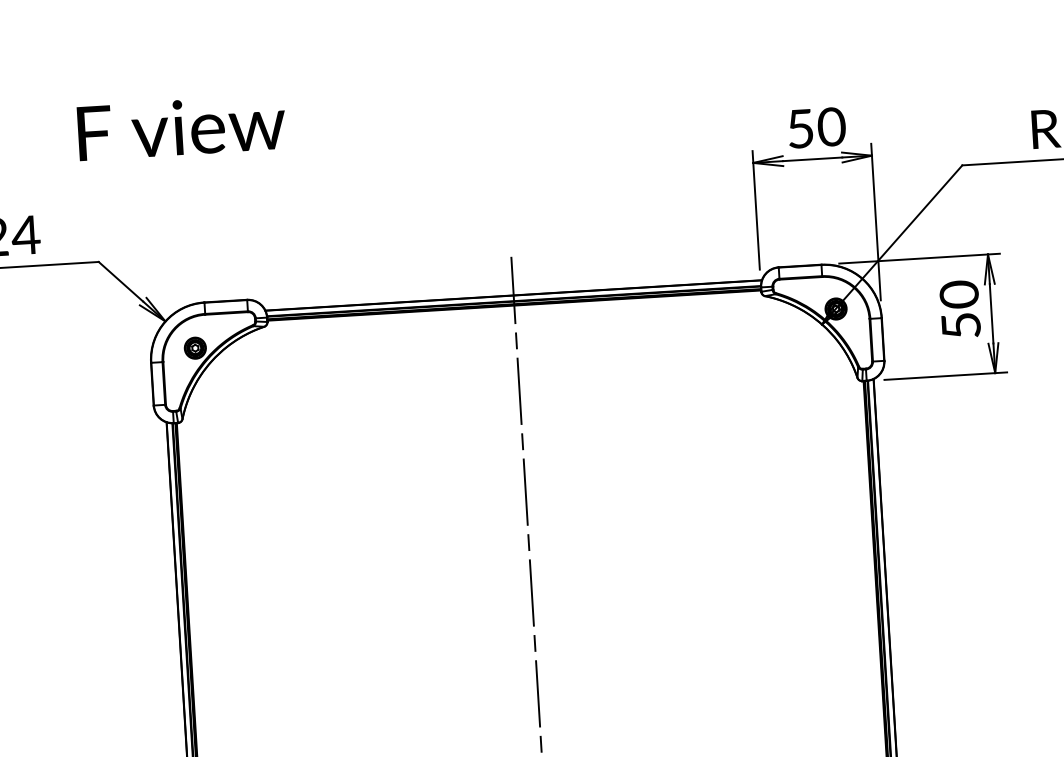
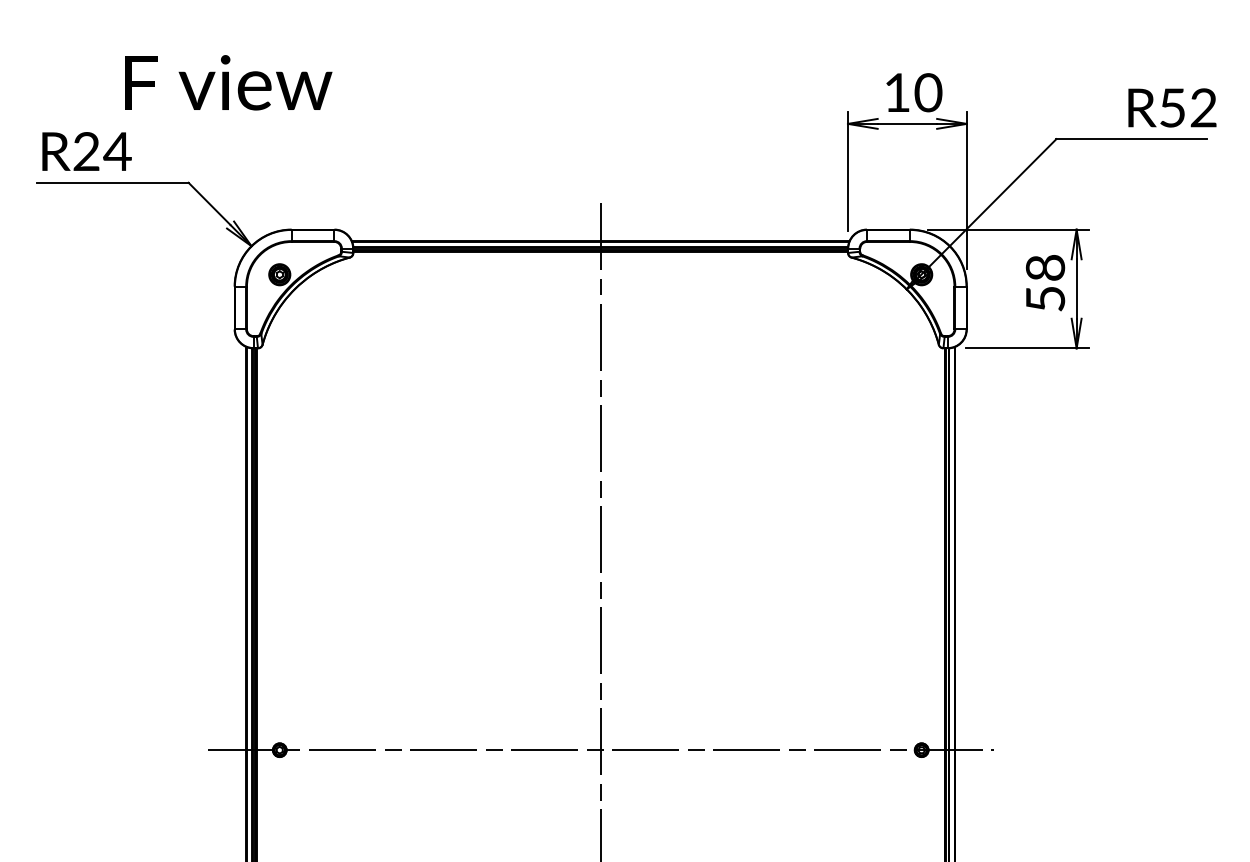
text: (181, 127) -> (228, 82), moved
text: (800, 128) -> (897, 92), 50 -> 10
text: (959, 294) -> (1045, 267), 50 -> 58

